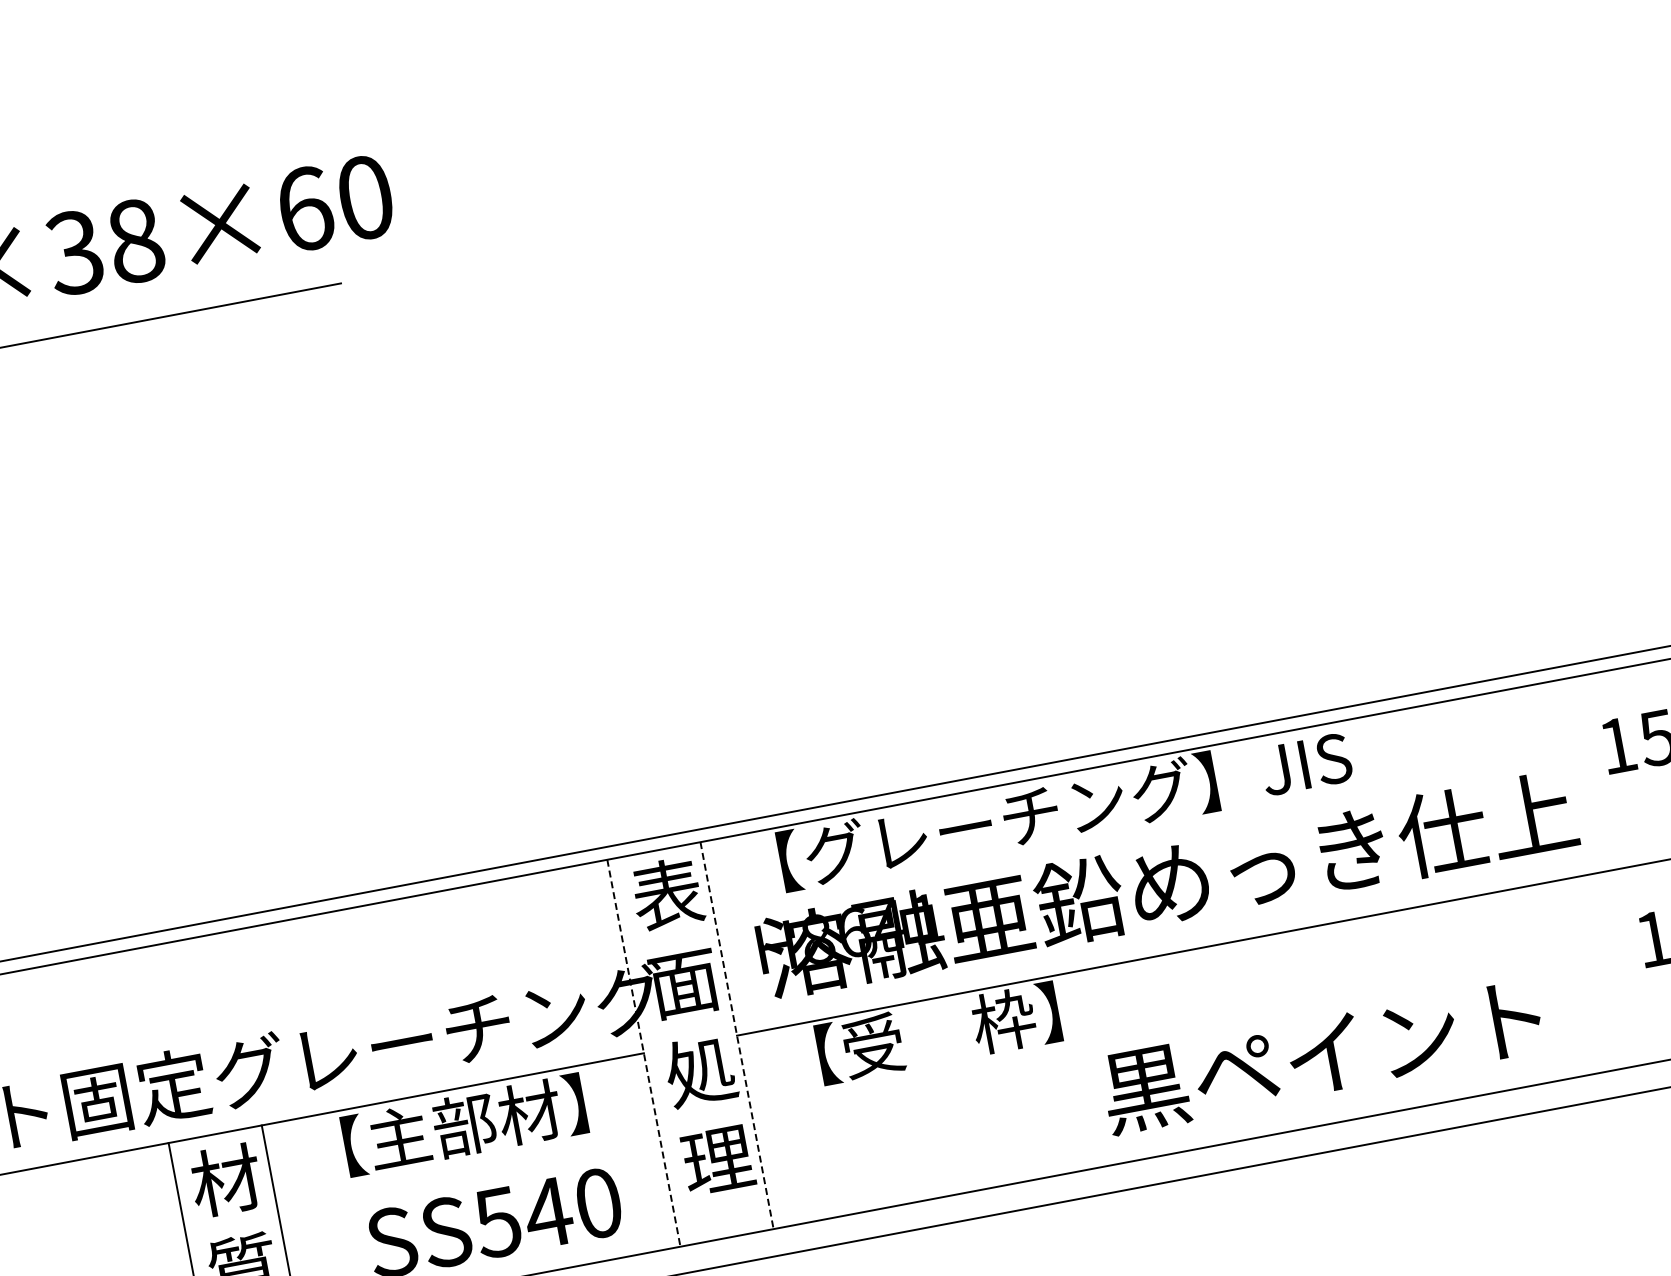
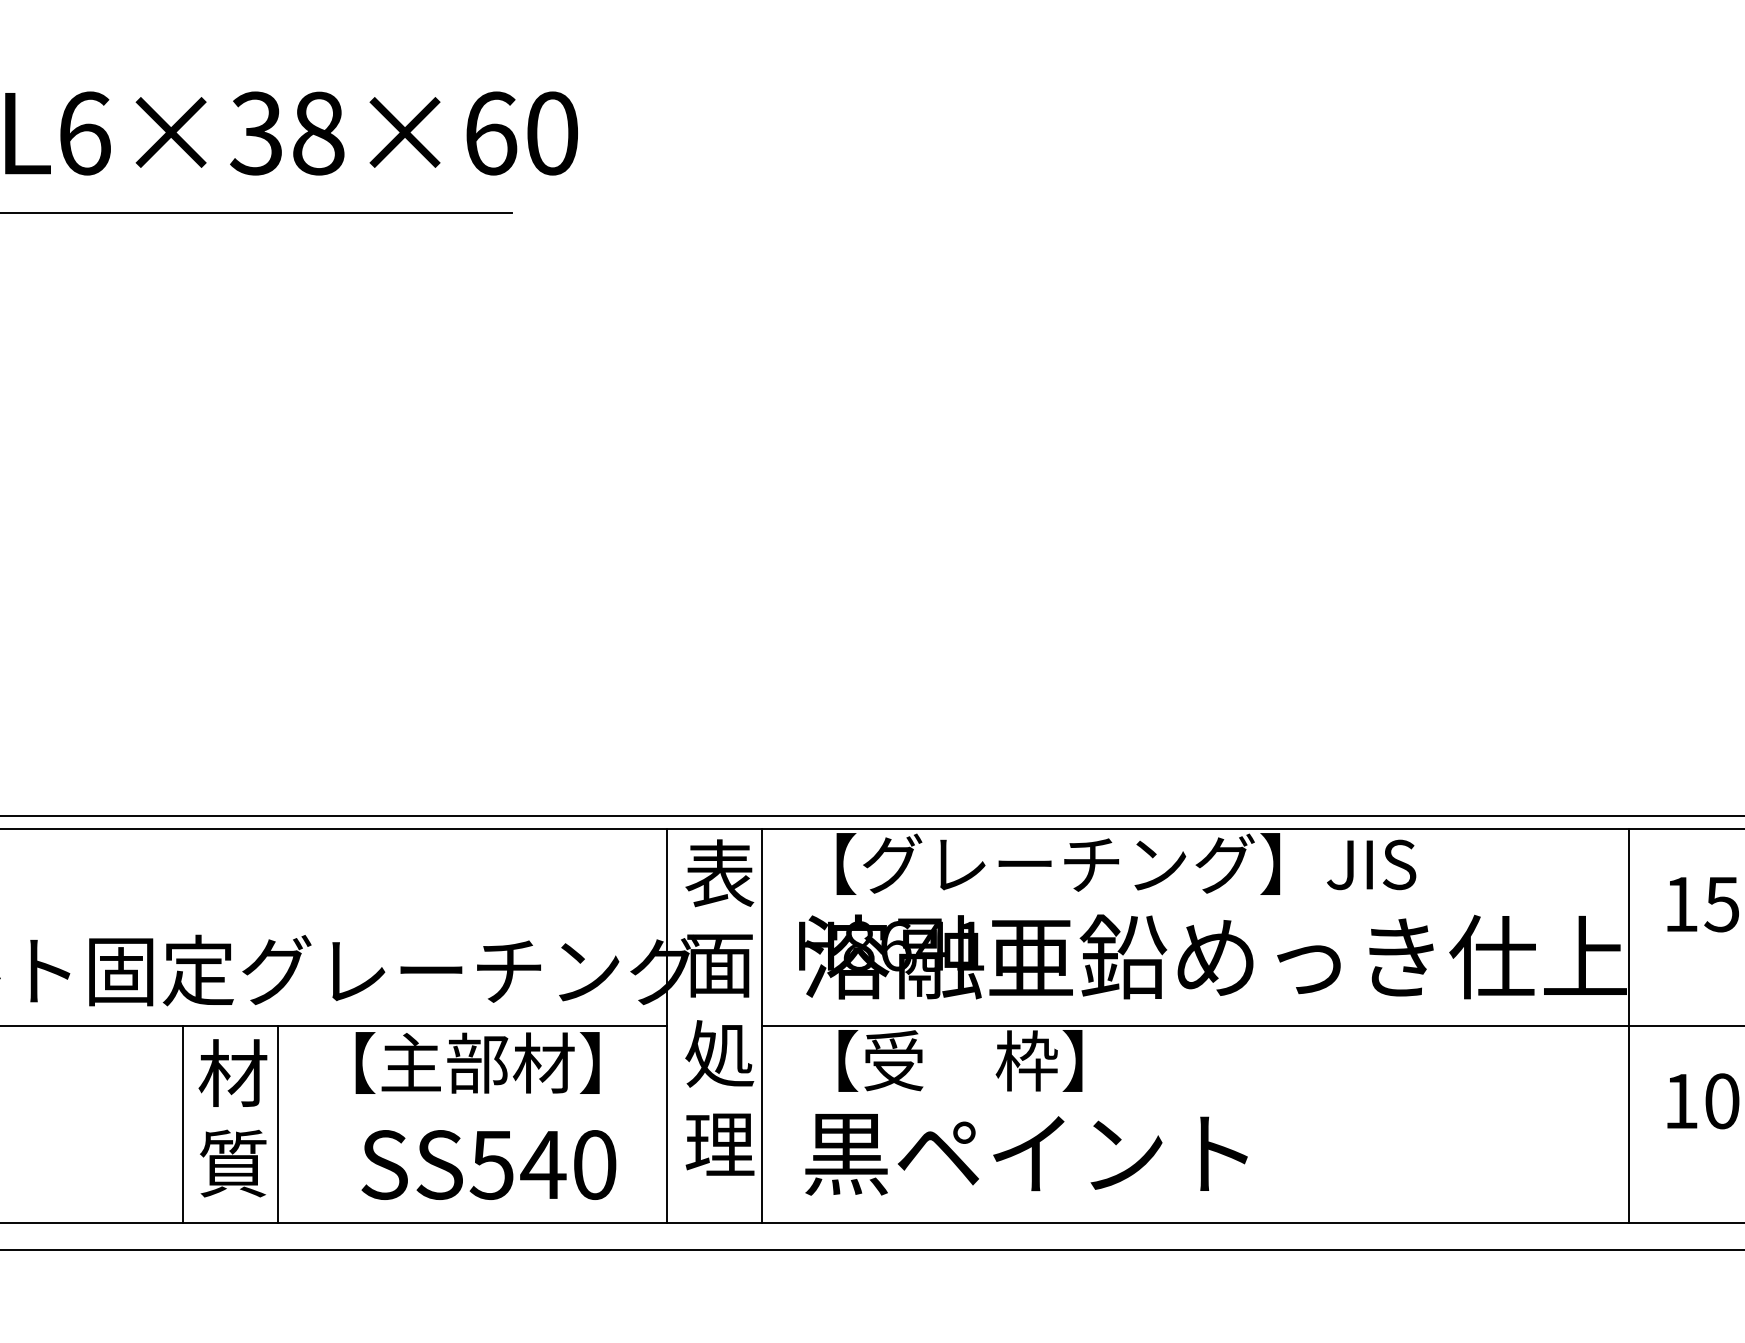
line: (1589, 874) -> (1629, 1025), added
line: (736, 1035) -> (761, 1025), dashed -> solid
line: (644, 1052) -> (667, 1025), dashed -> solid
text: (1322, 1056) -> (1026, 1154), moved

